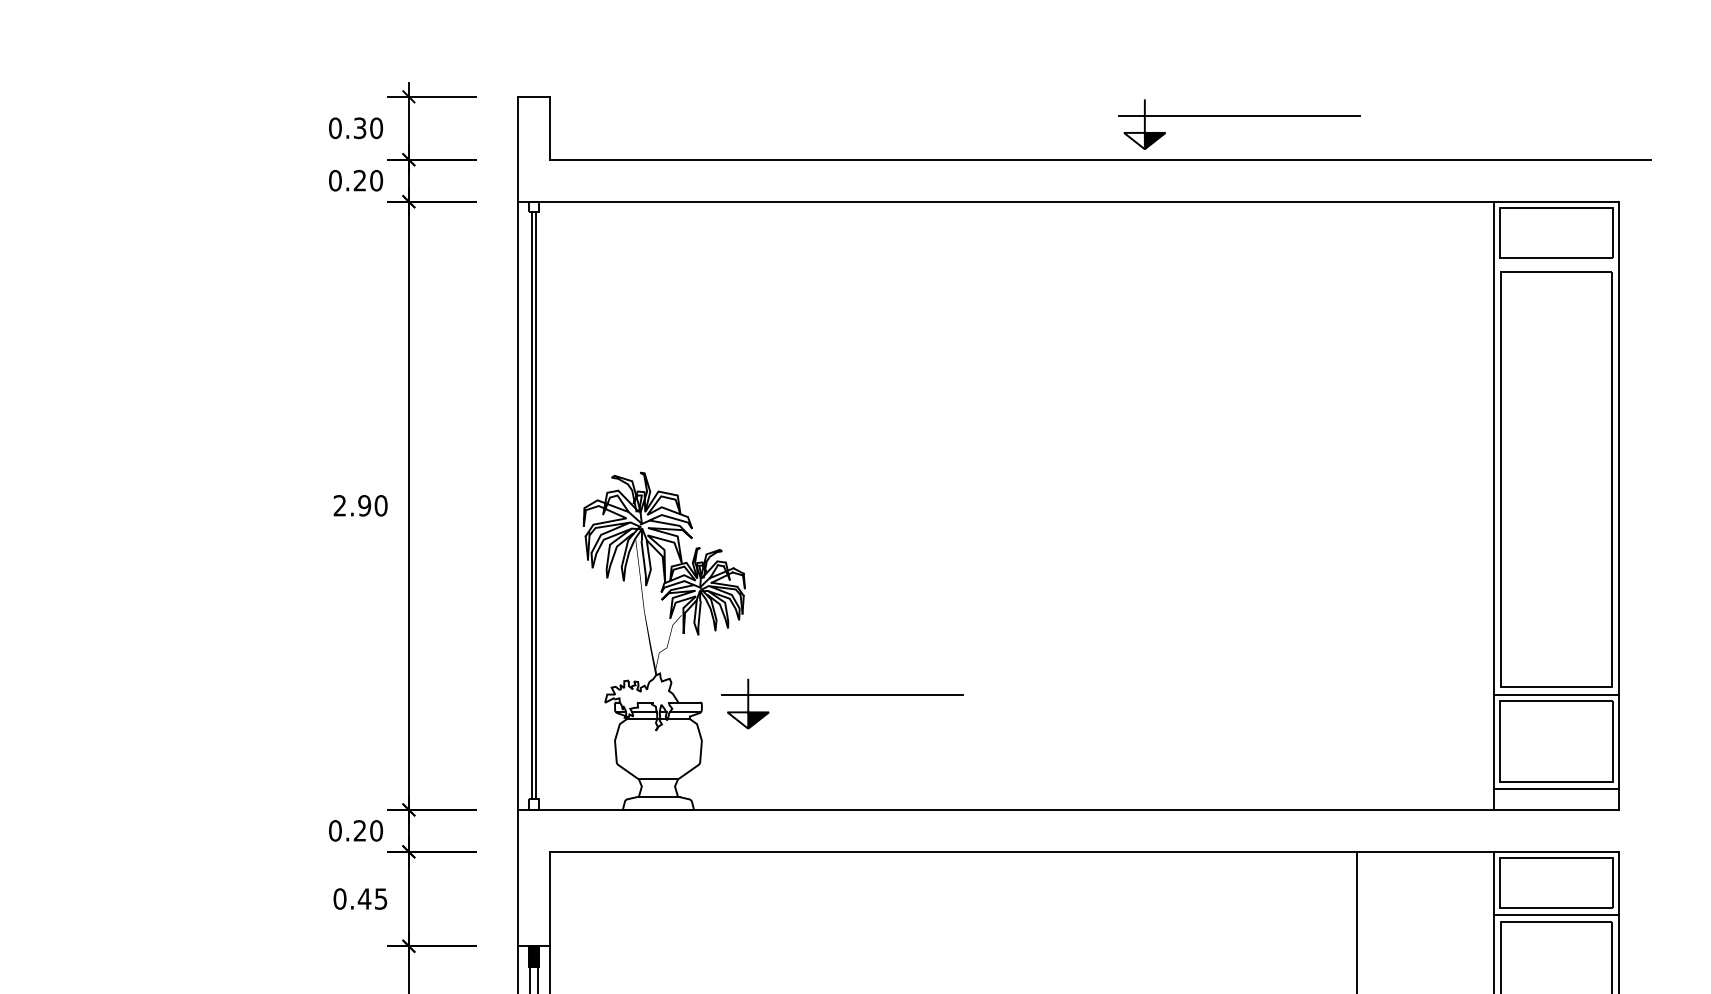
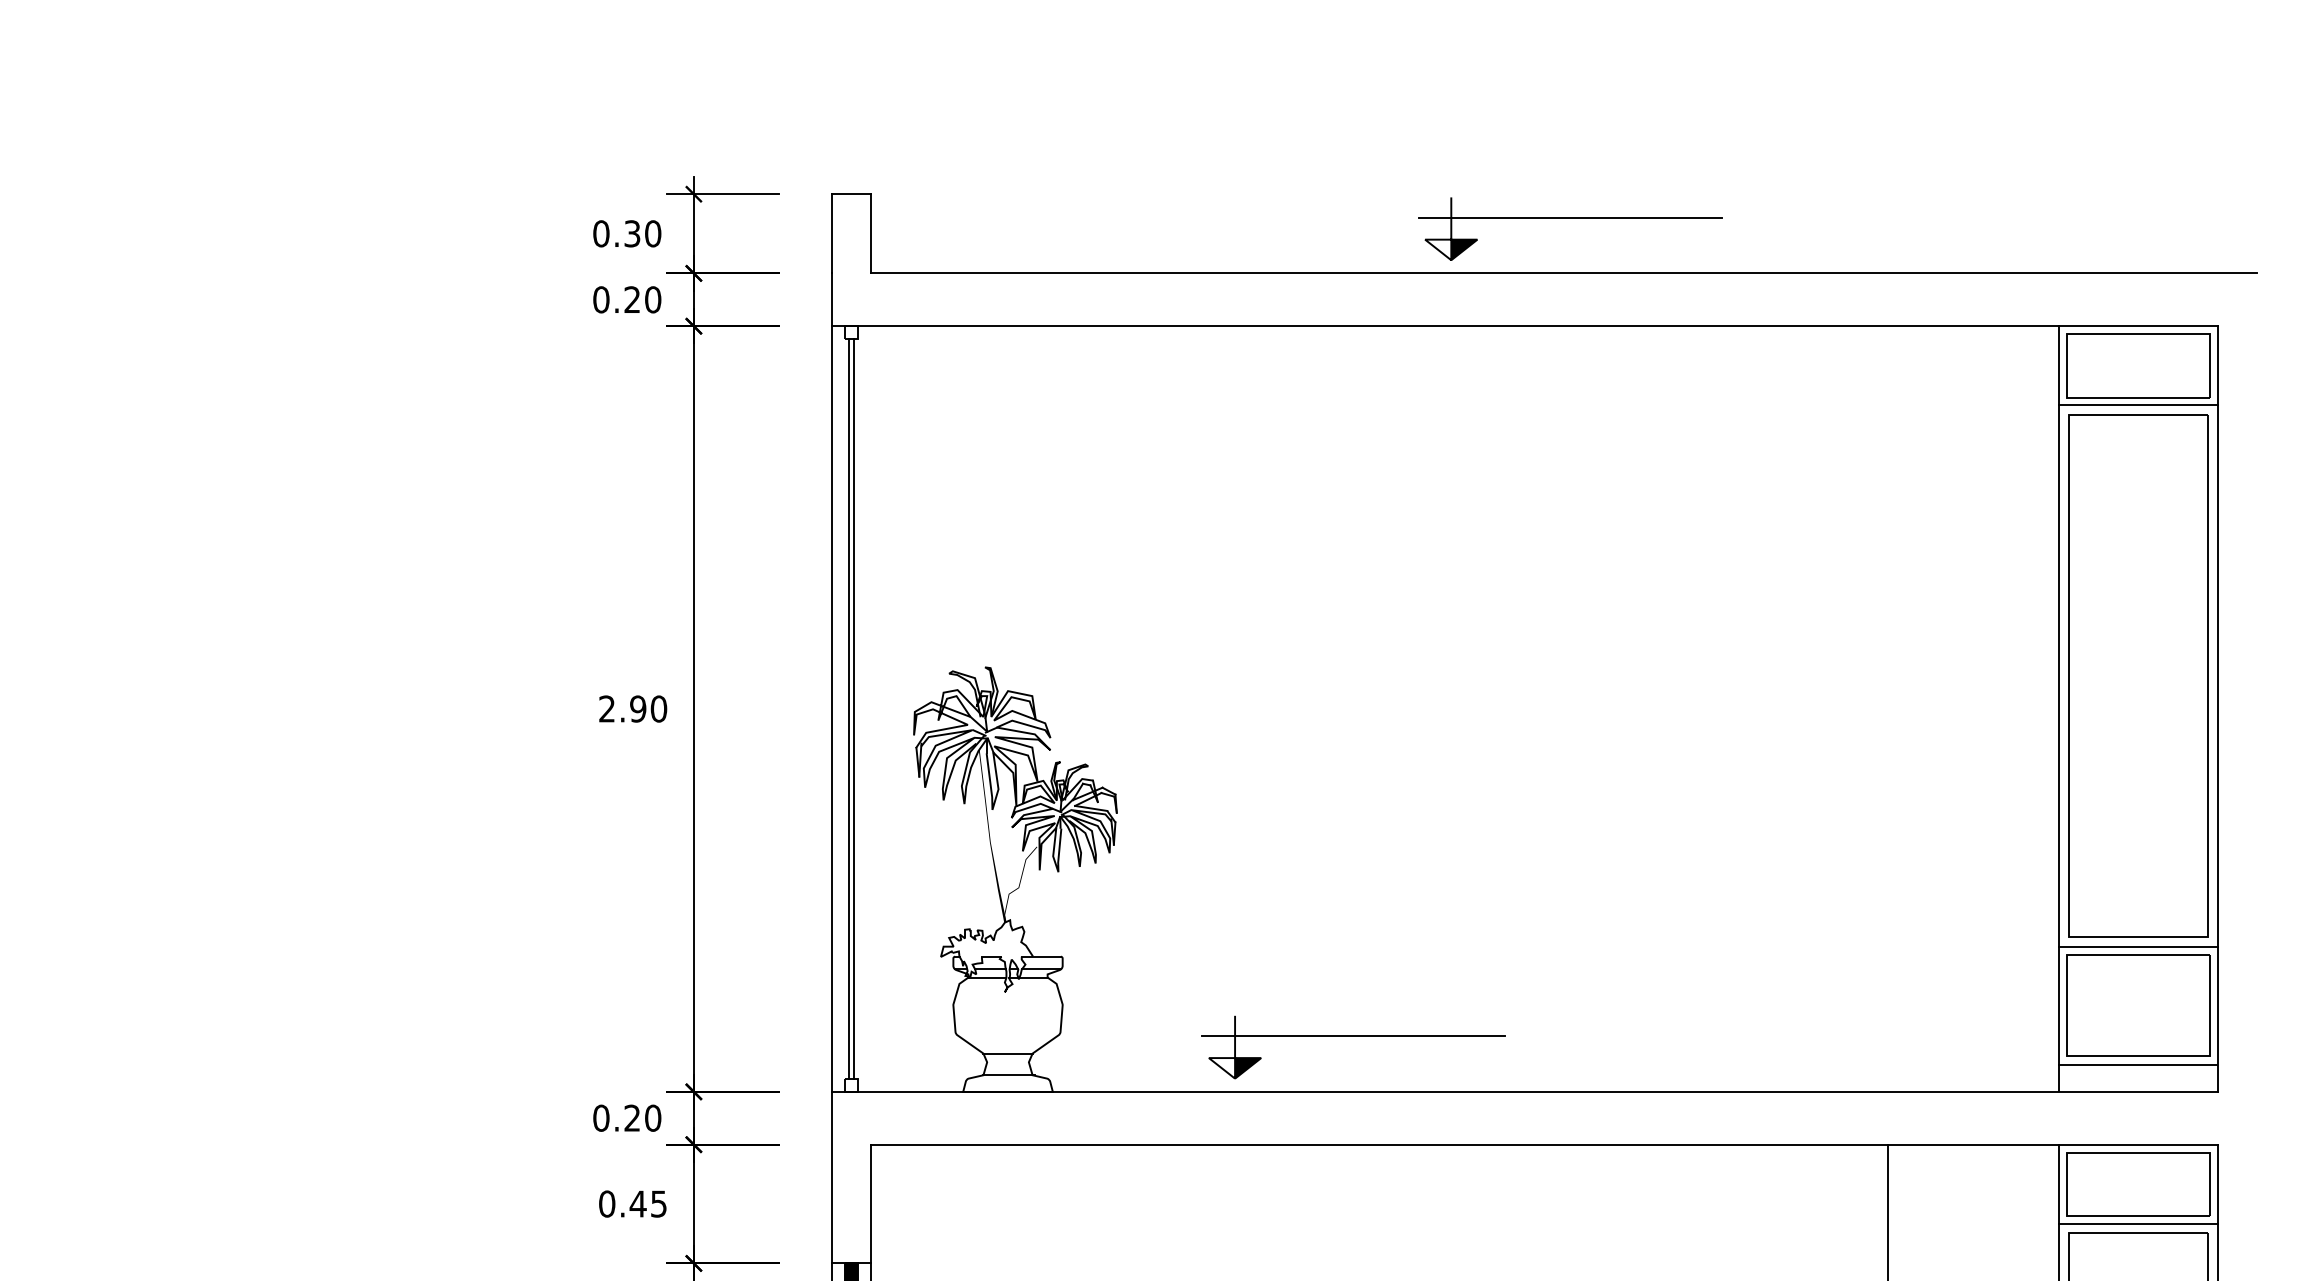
part: (1239, 116) -> (1570, 218), moved
line: (1556, 264) -> (2138, 405), added
part: (842, 695) -> (1353, 1036), moved

